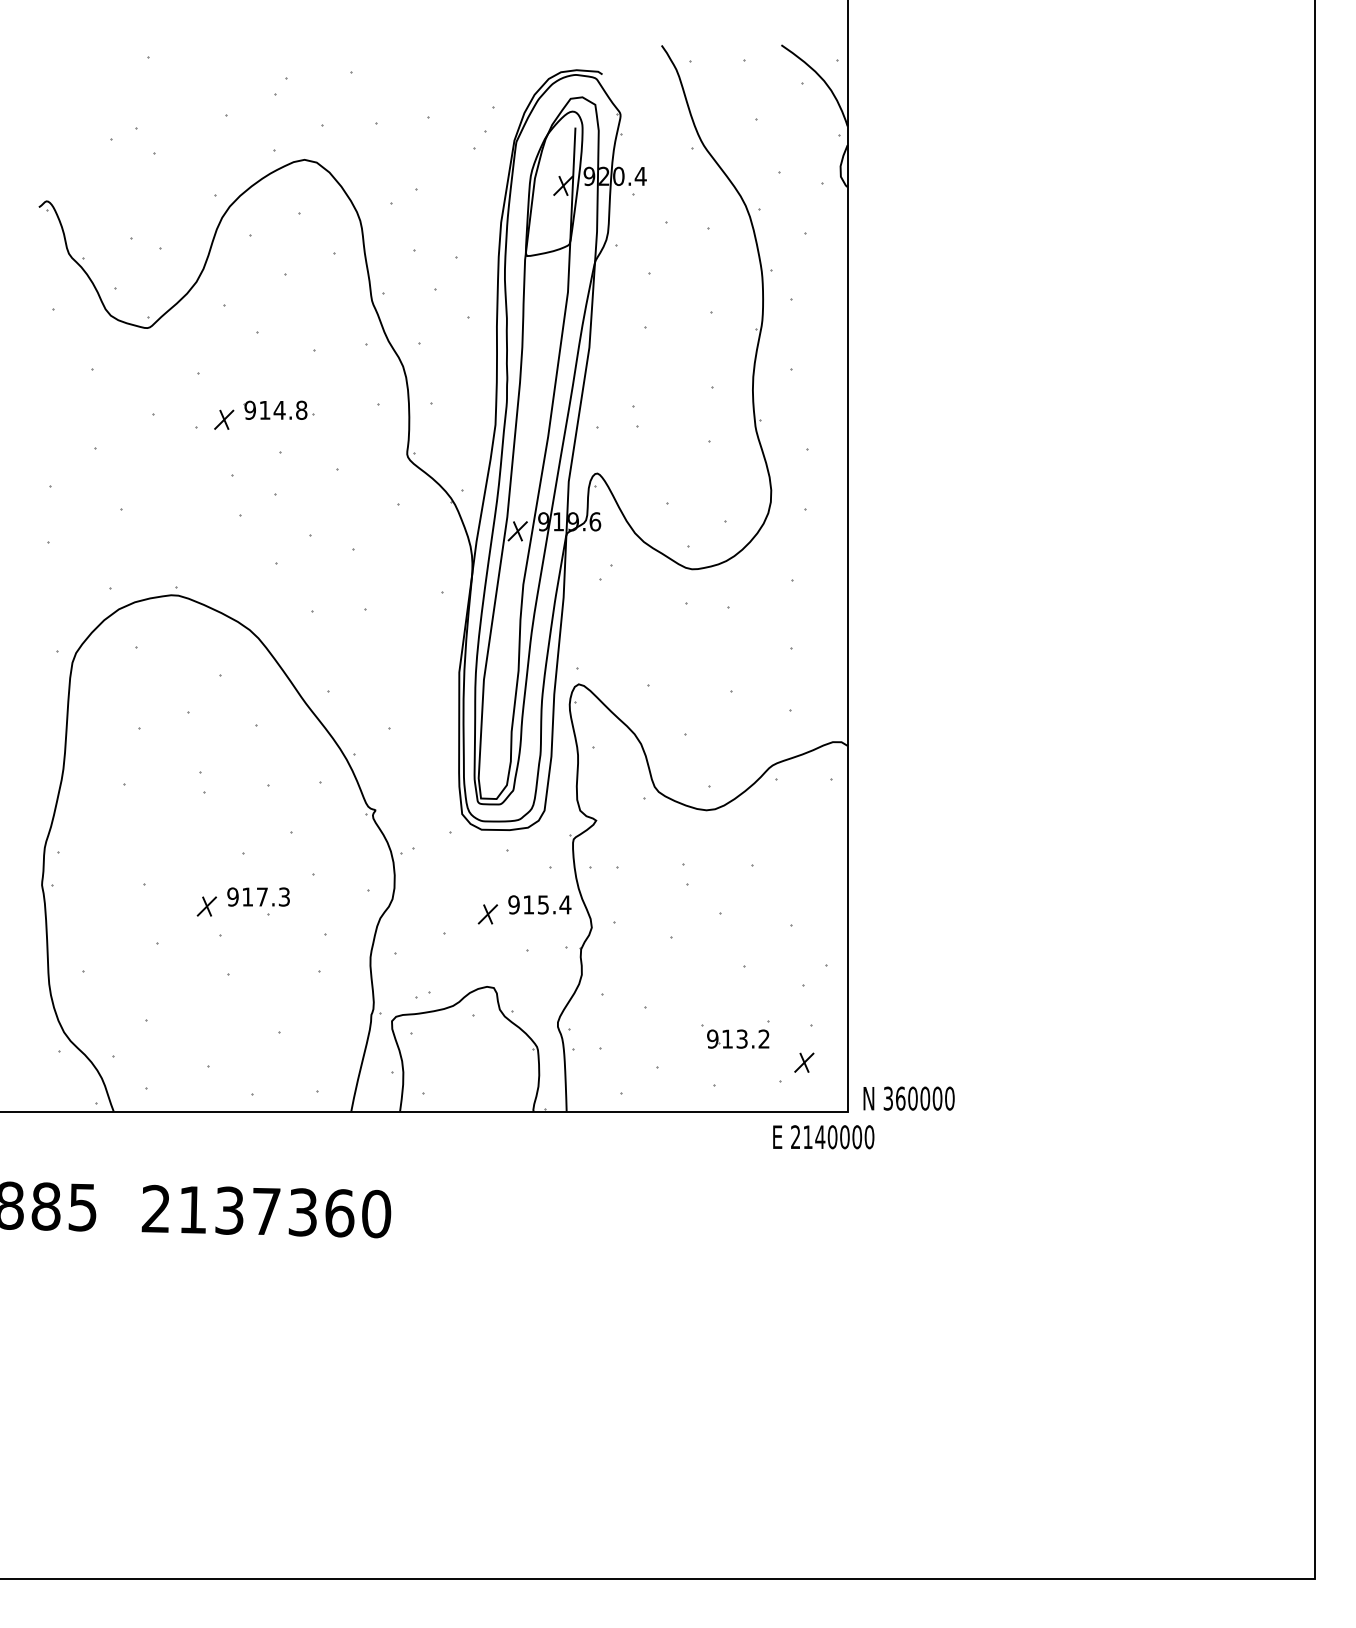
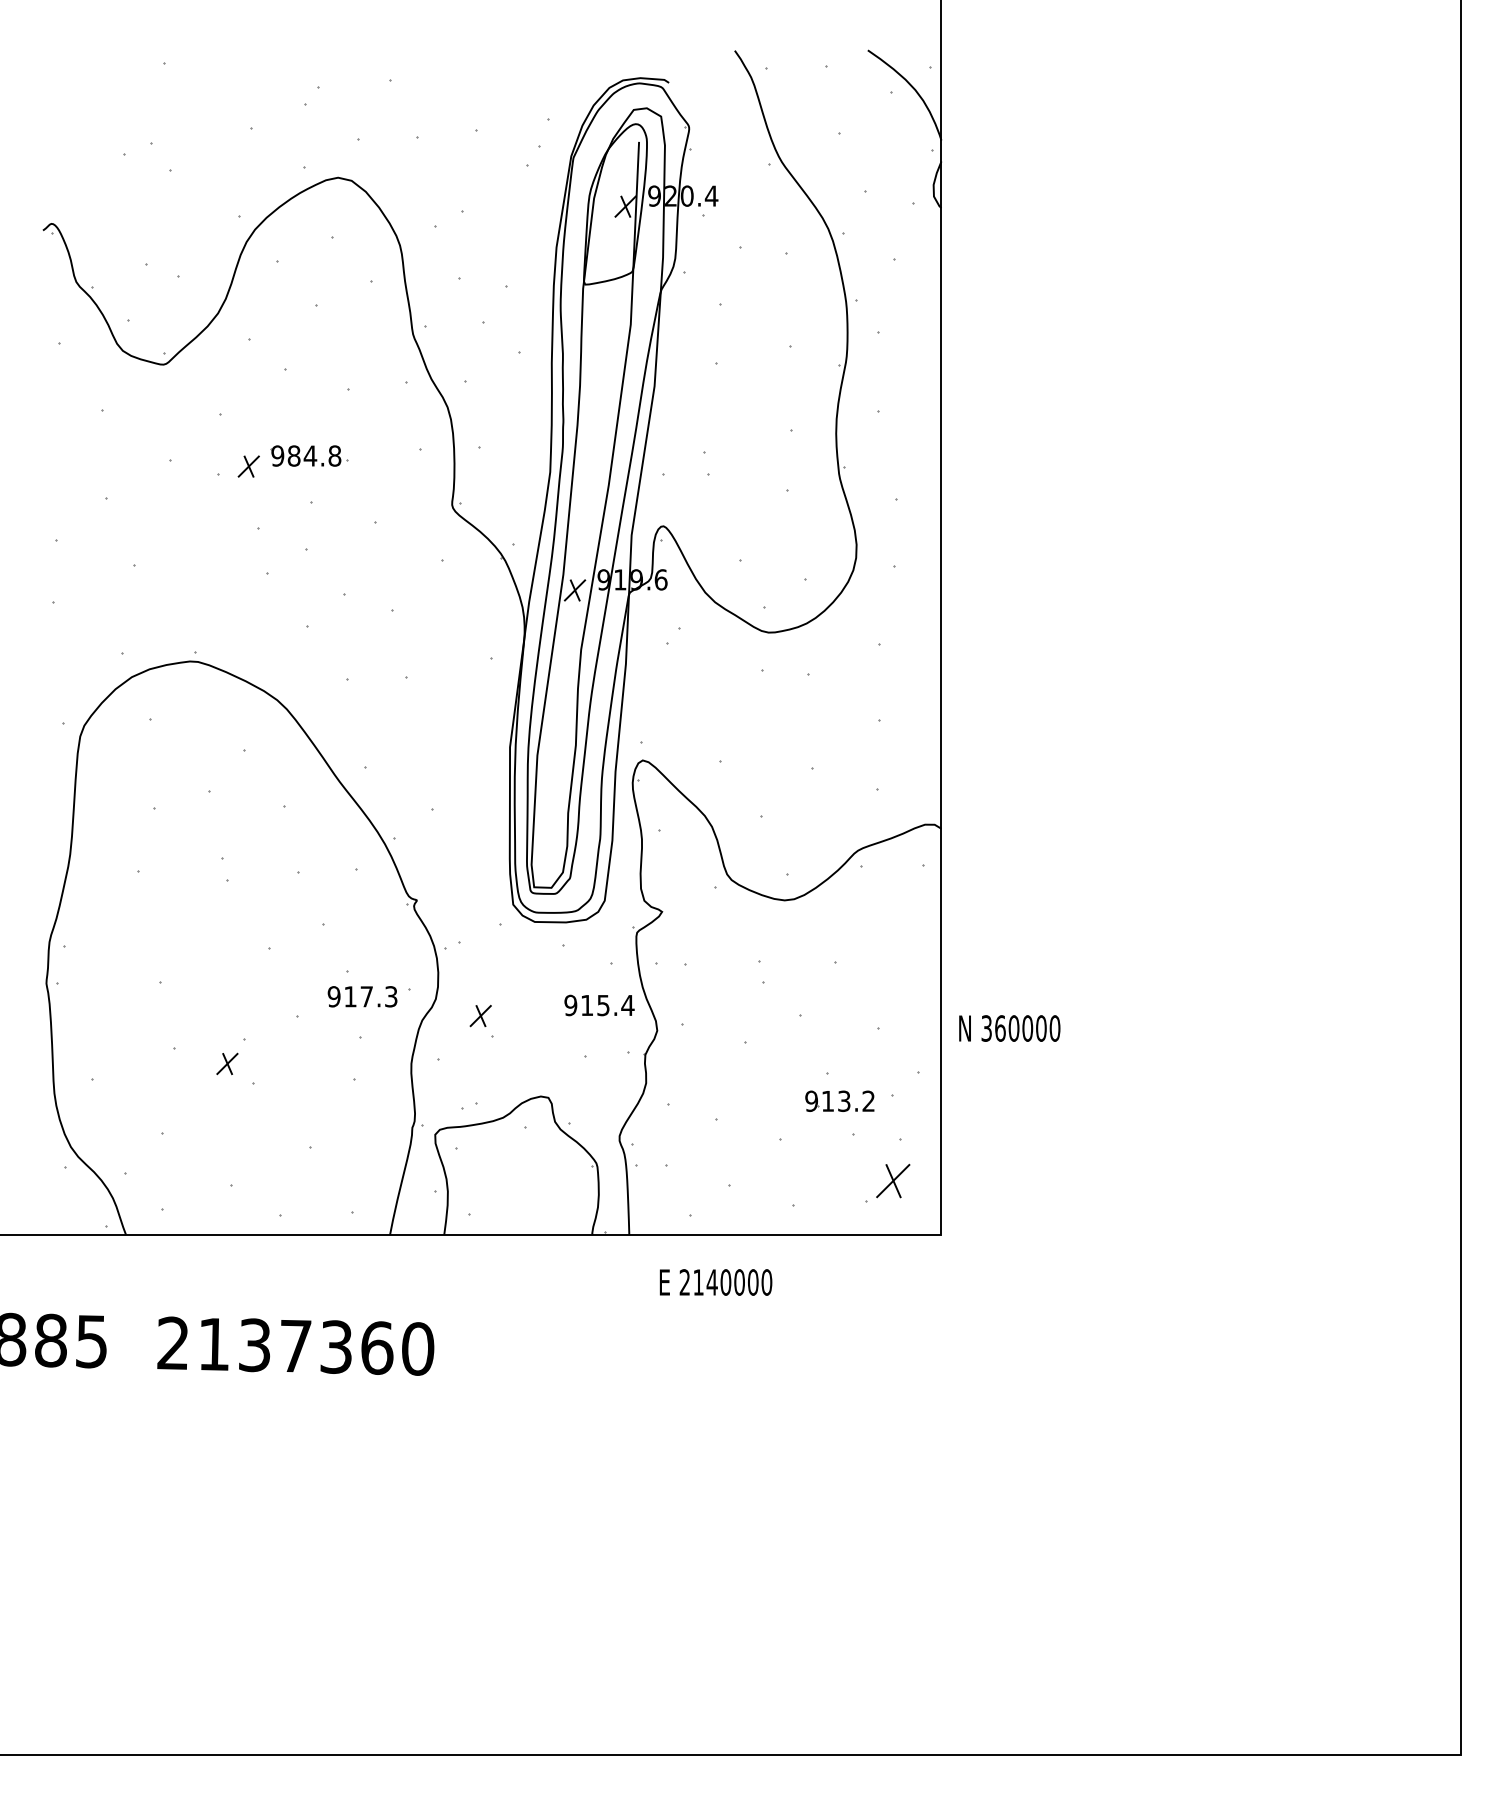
text: (264, 409) -> (293, 455), 914.8 -> 984.8
text: (258, 896) -> (362, 996), moved
part: (206, 906) -> (226, 1063), moved
part: (487, 914) -> (480, 1016), moved
part: (738, 1038) -> (840, 1100), moved
part: (804, 1062) -> (893, 1180), size x1.6
text: (908, 1098) -> (1009, 1028), moved
text: (823, 1137) -> (715, 1282), moved

